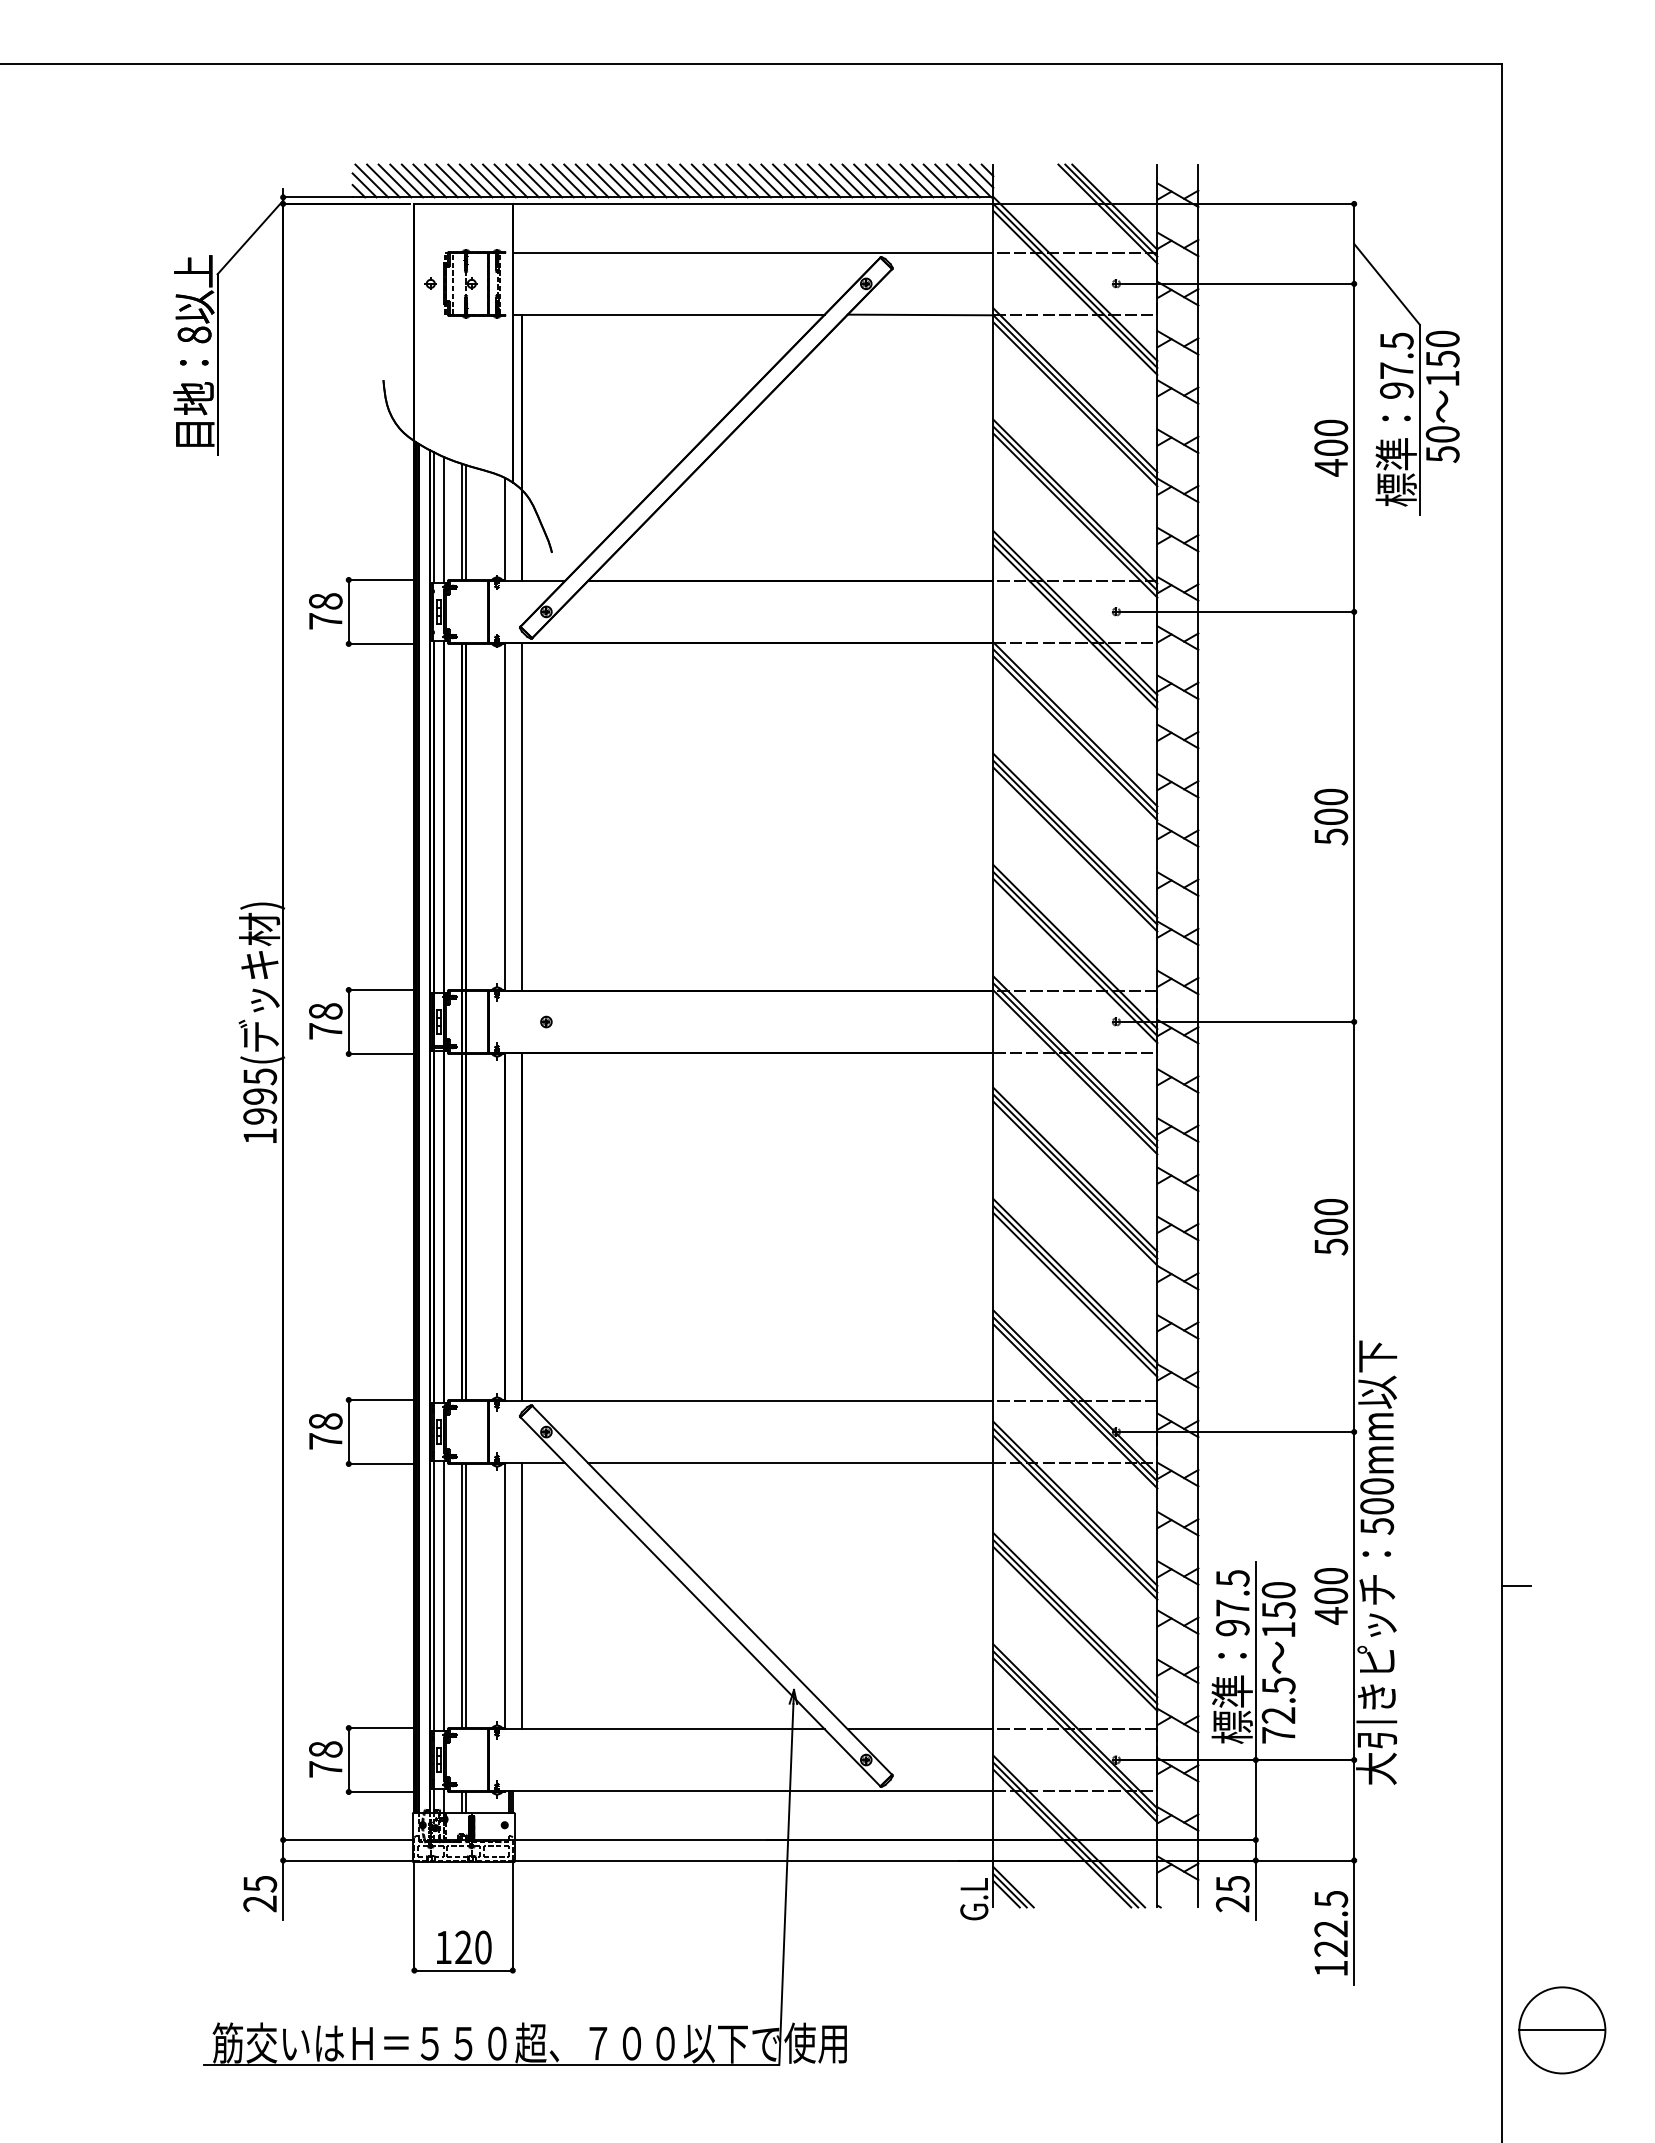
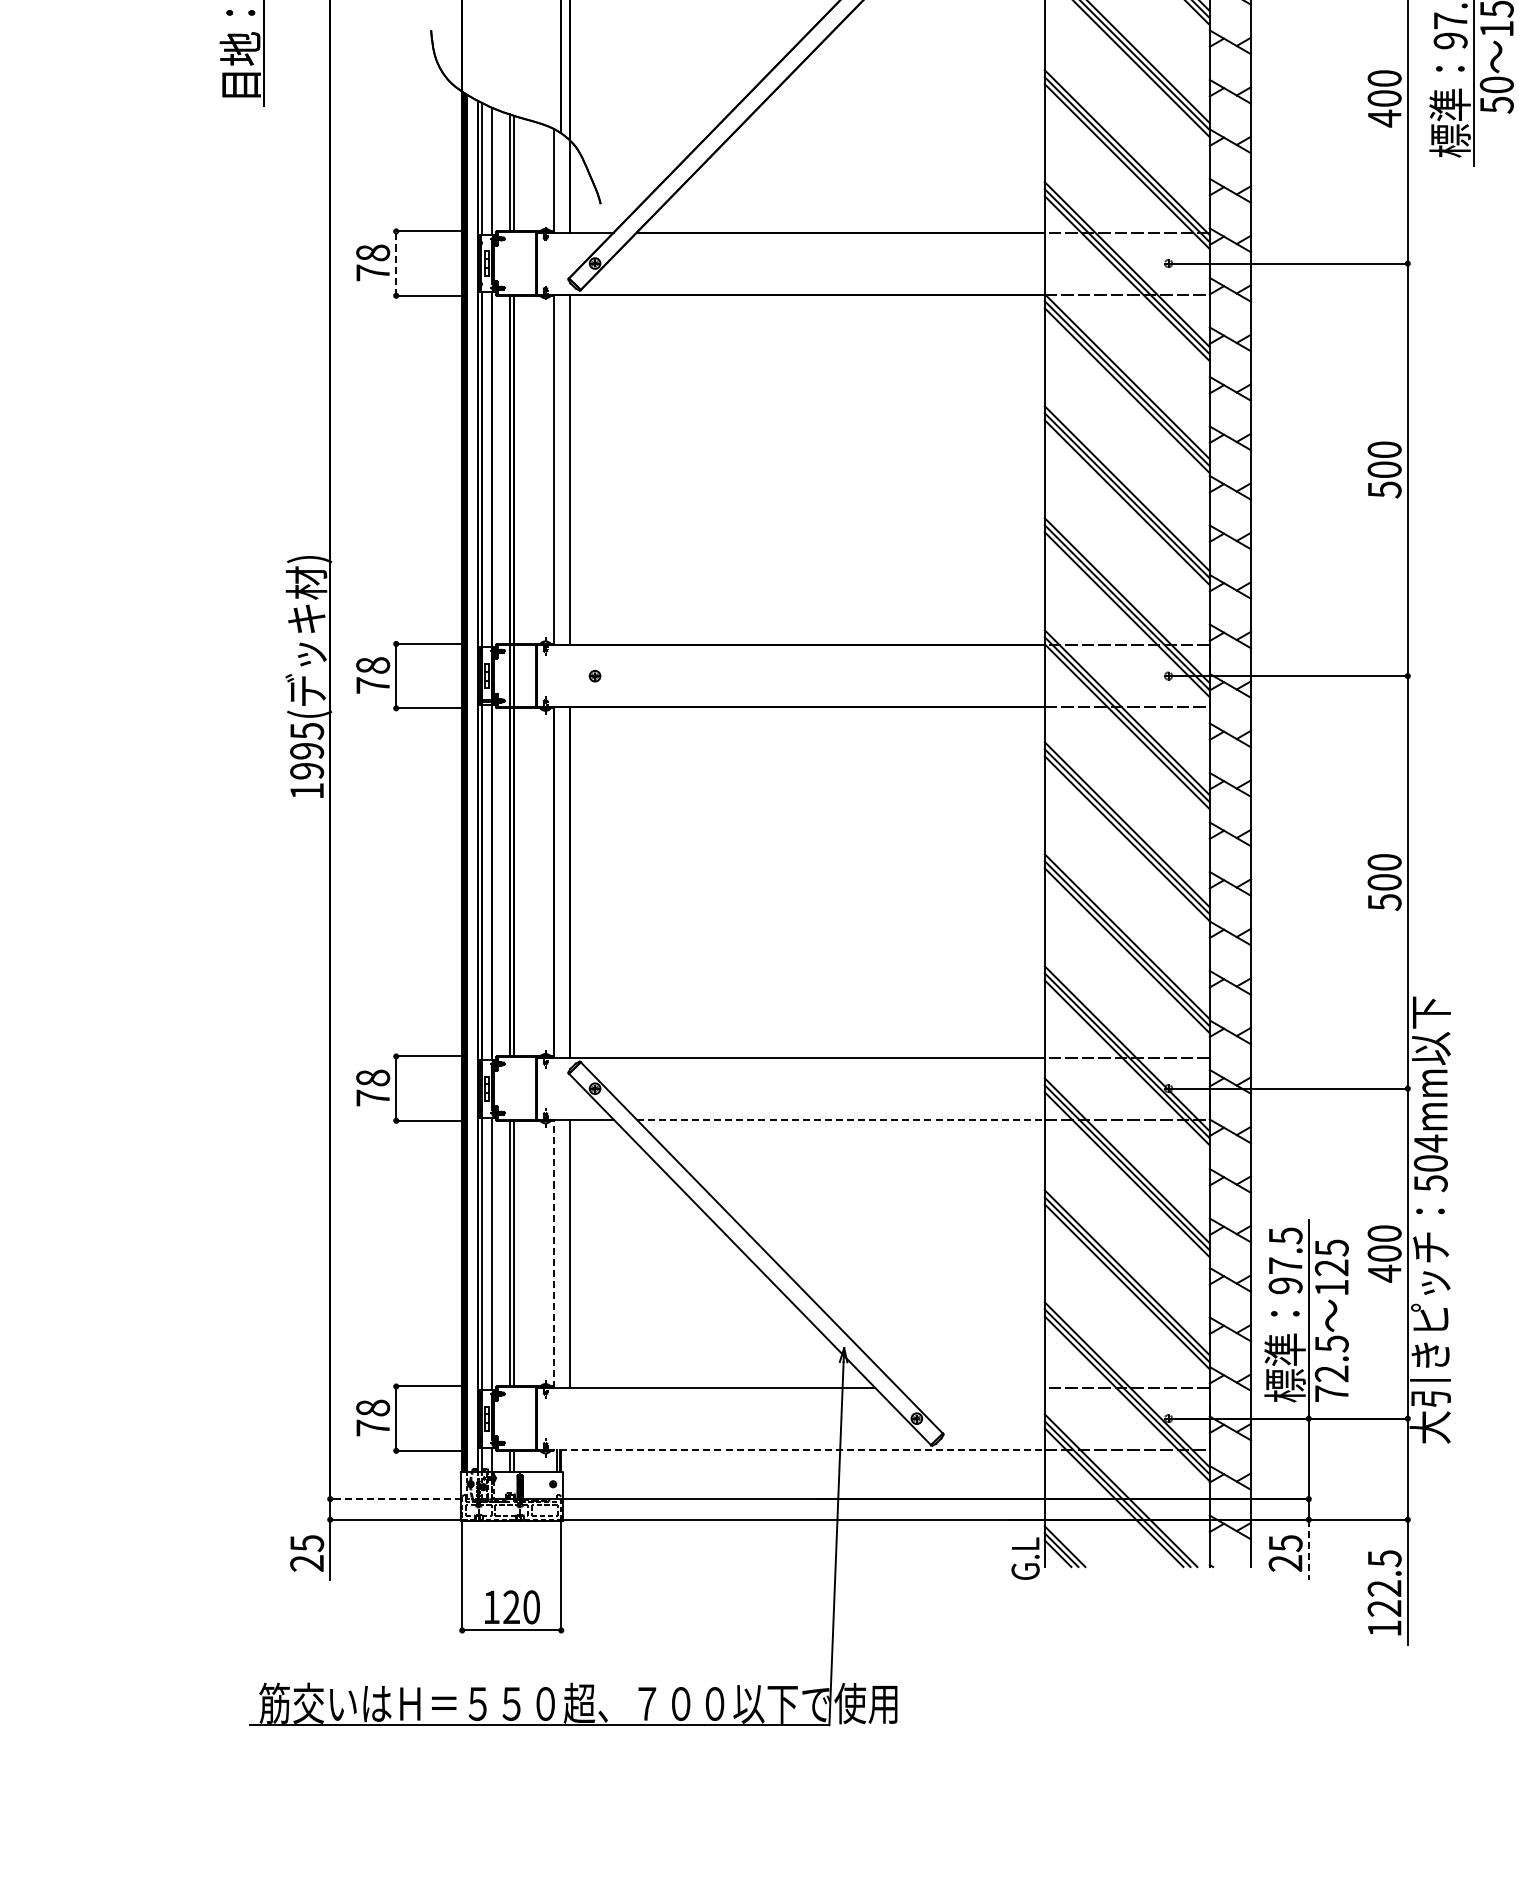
line: (348, 611) -> (395, 263), solid -> dashed
line: (790, 1462) -> (840, 1119), solid -> dashed
text: (1377, 1486) -> (1431, 1143), 500mm -> 504mm
line: (505, 1595) -> (553, 1253), solid -> dashed
text: (1278, 1600) -> (1331, 1258), 150 -> 125
line: (920, 1729) -> (971, 1387), removed
line: (741, 1790) -> (791, 1449), solid -> dashed
line: (347, 1839) -> (394, 1498), solid -> dashed
line: (1255, 1890) -> (1308, 1549), solid -> dashed

